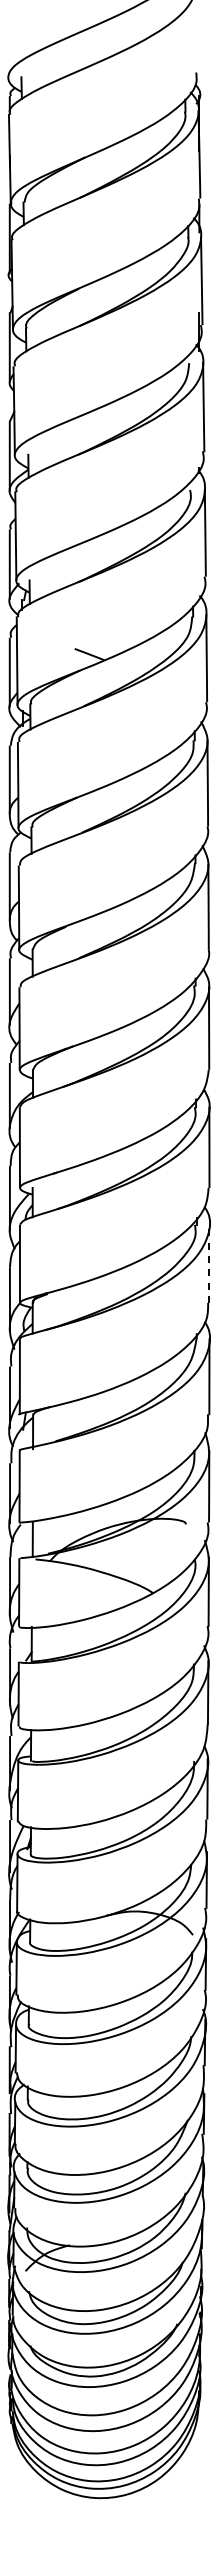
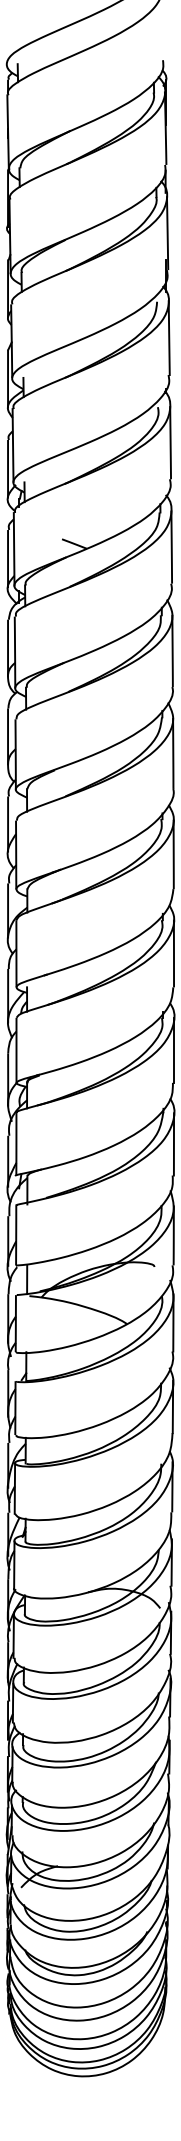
line: (209, 1263) -> (174, 1050), dashed -> solid

